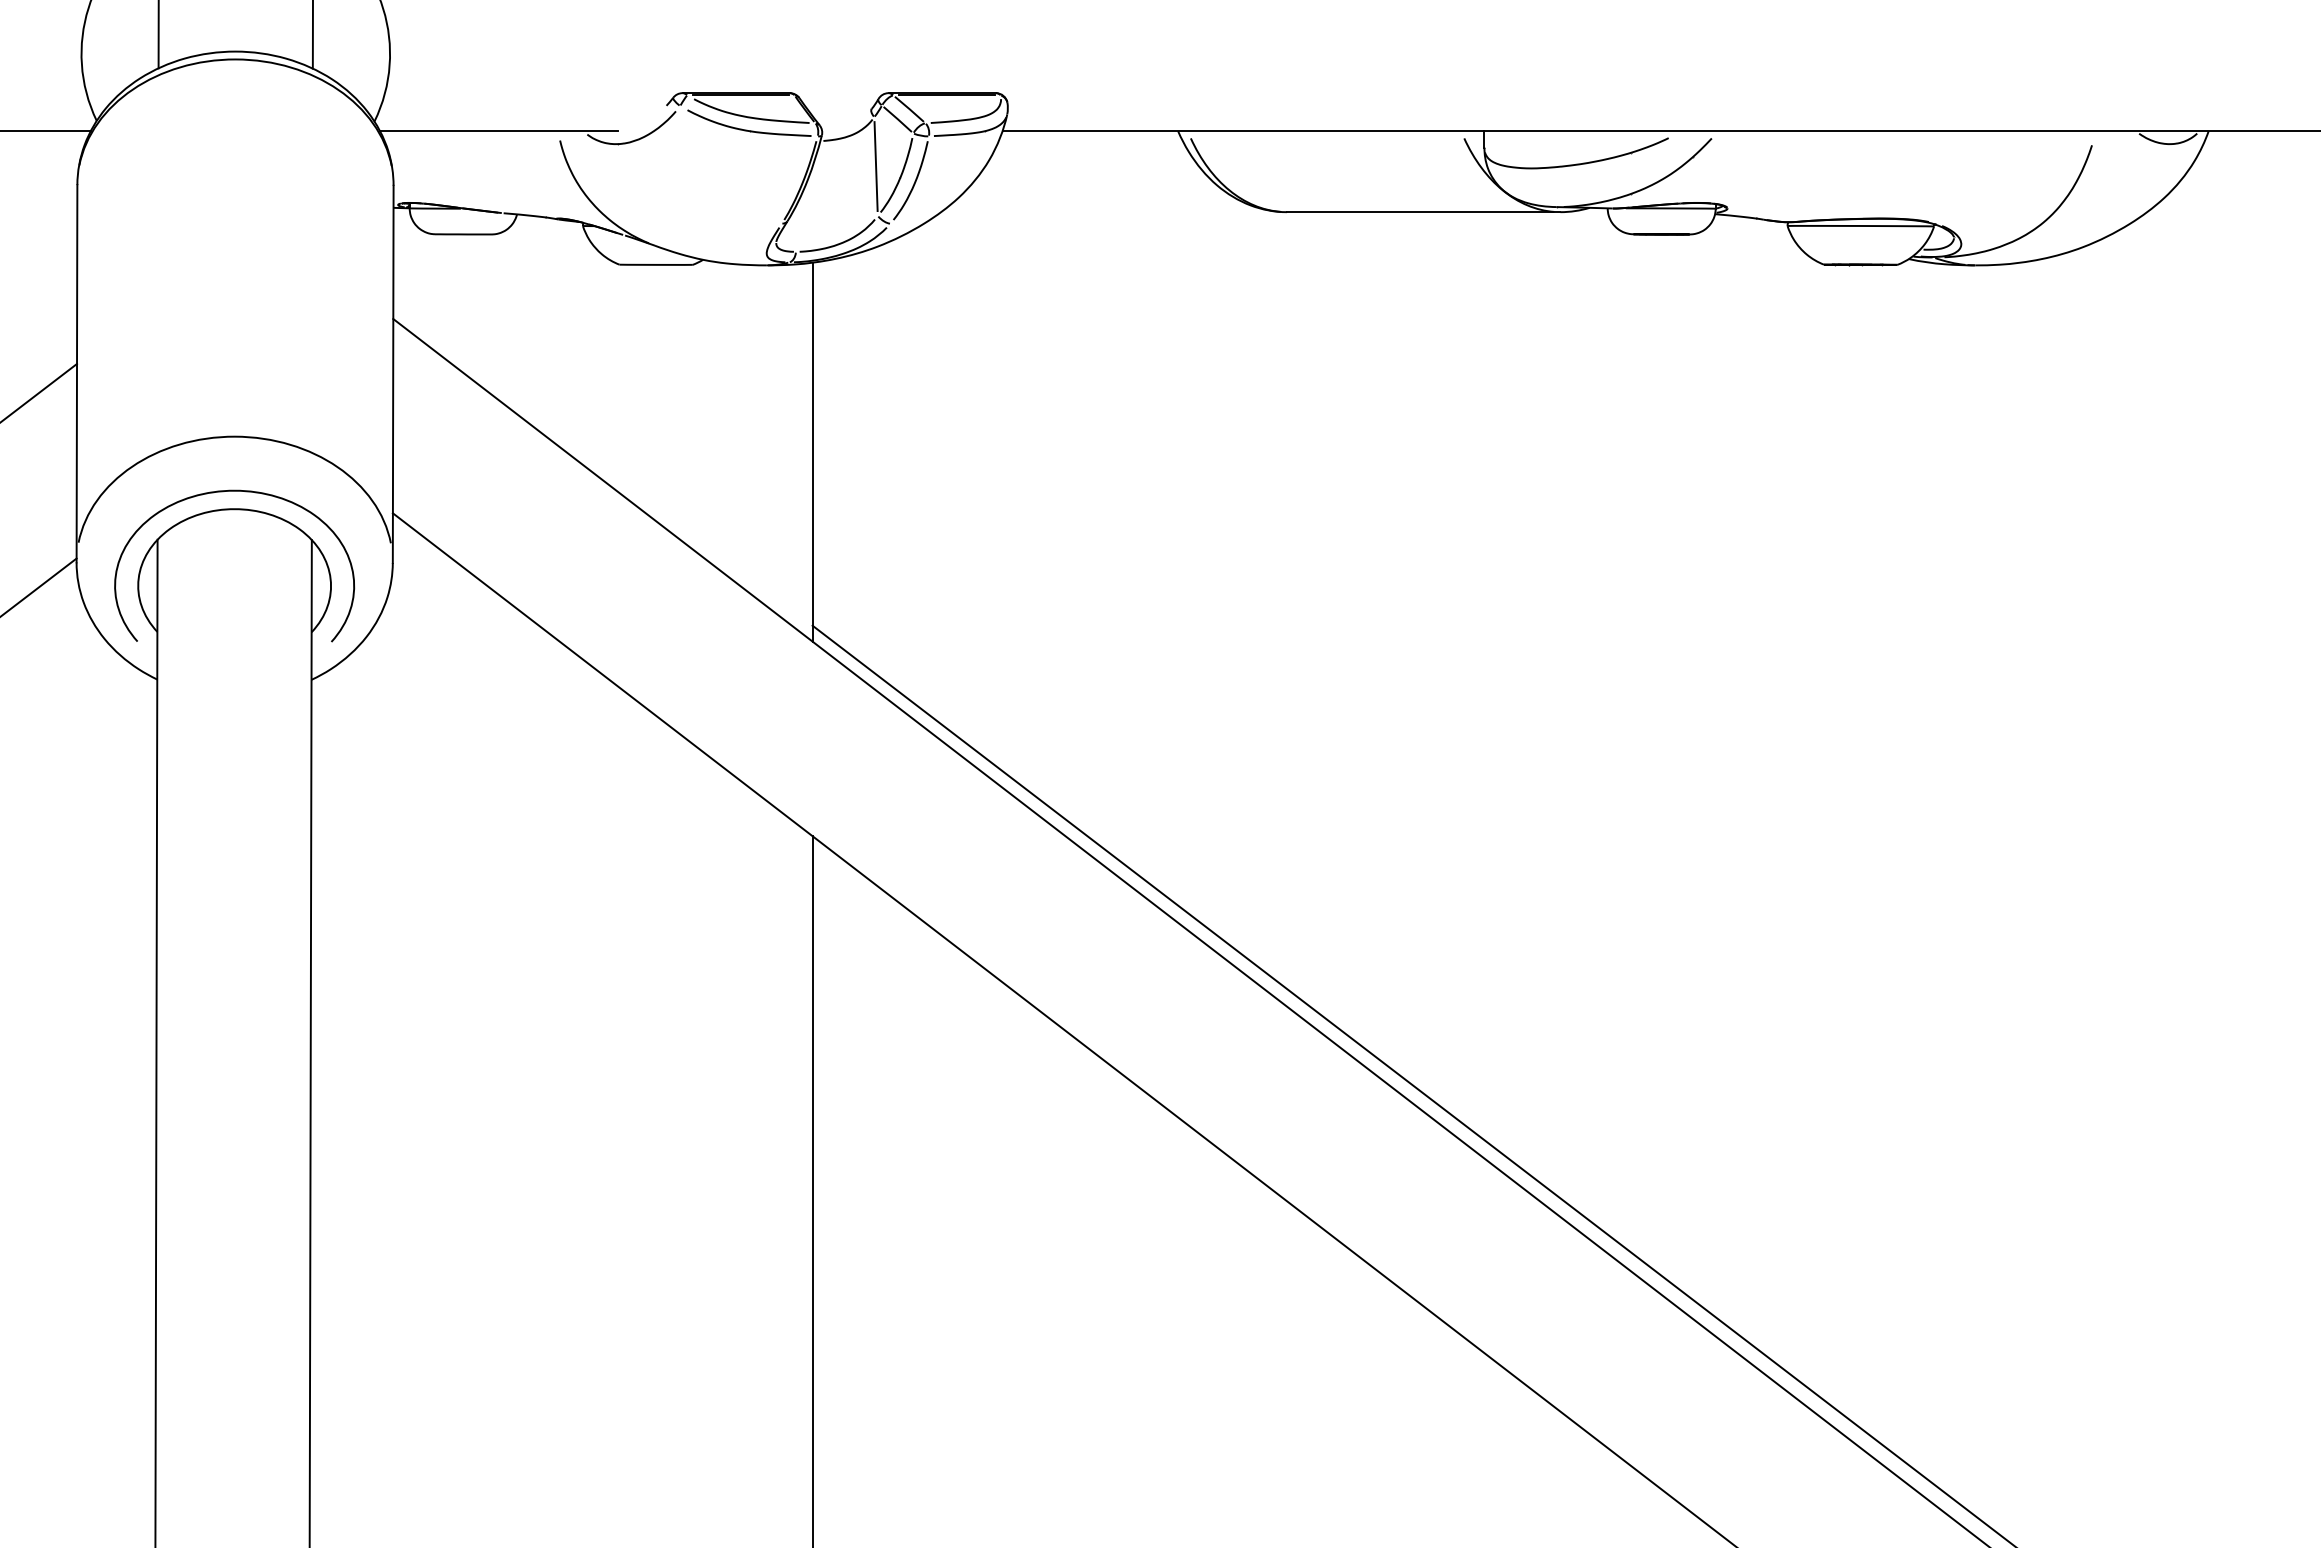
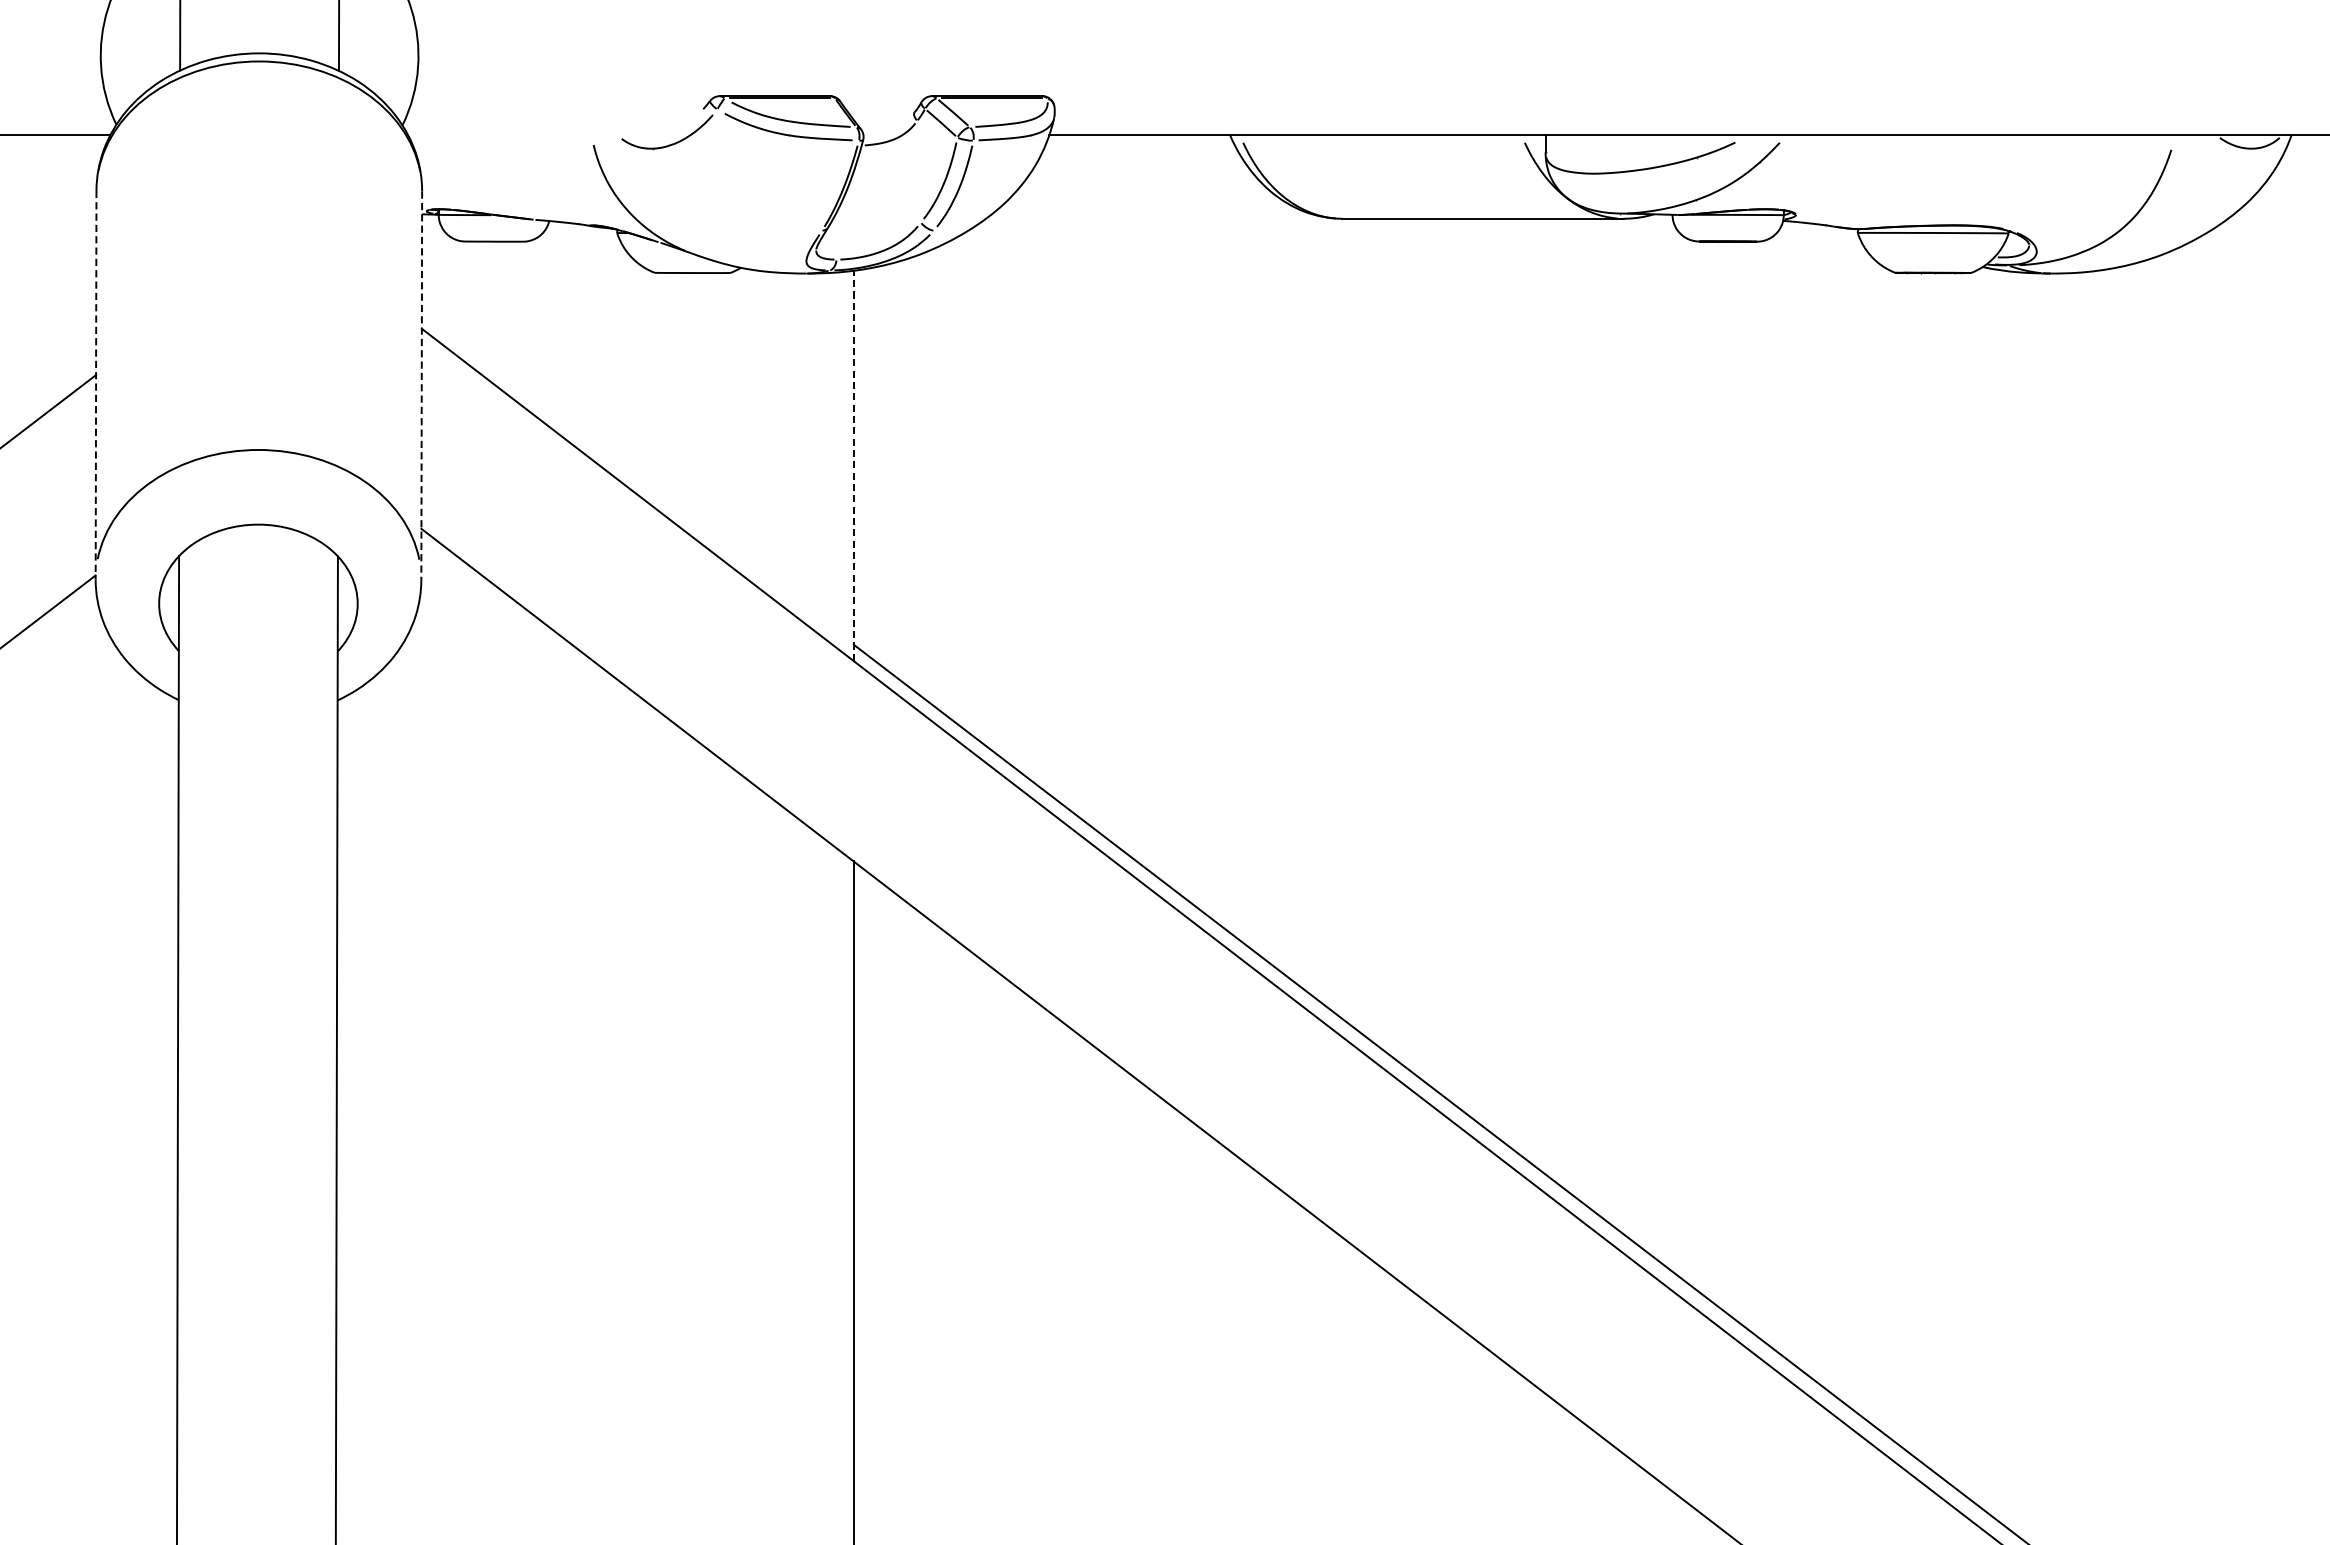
line: (499, 131) -> (531, 135), removed
line: (875, 166) -> (918, 171), removed
line: (76, 373) -> (95, 384), solid -> dashed
line: (393, 374) -> (422, 385), solid -> dashed
line: (812, 451) -> (853, 465), solid -> dashed
curve: (223, 492) -> (246, 507), removed

